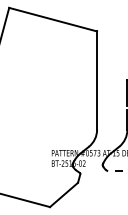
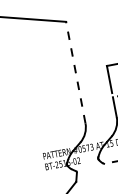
line: (97, 80) -> (76, 72), solid -> dashed

